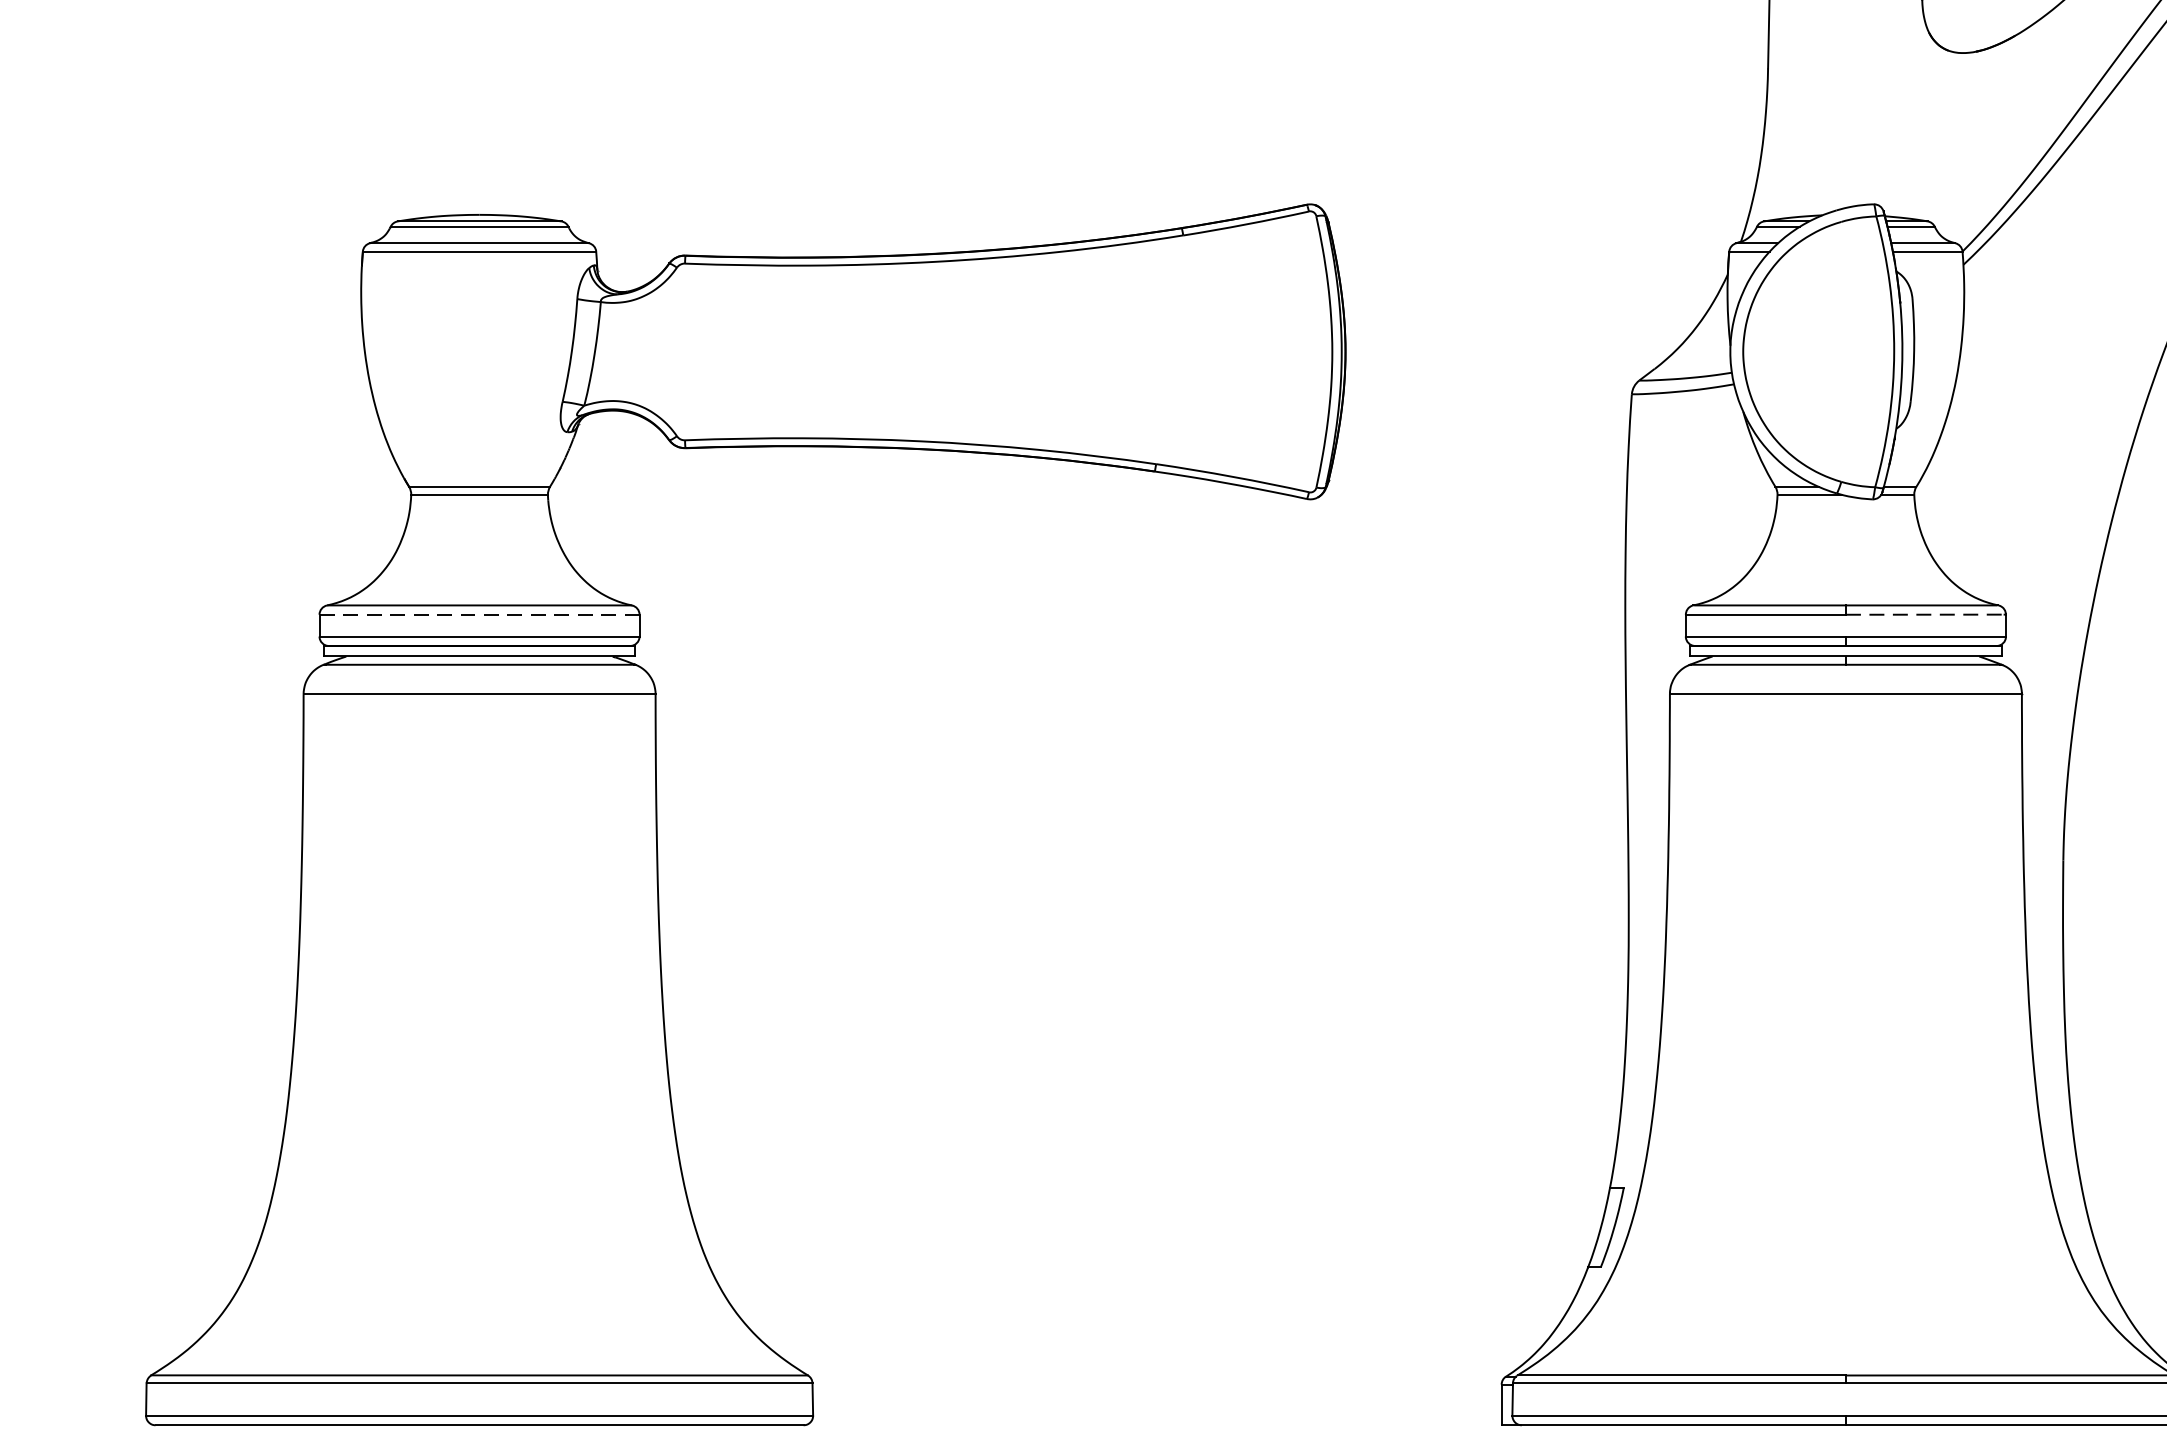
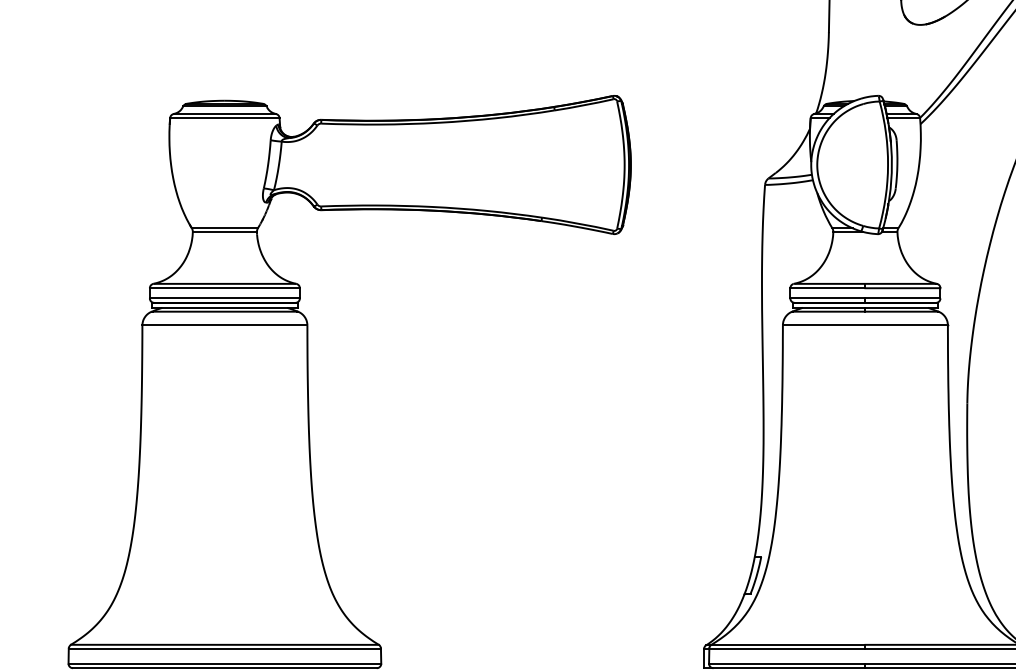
line: (478, 615) -> (224, 288), dashed -> solid
line: (1927, 615) -> (903, 288), dashed -> solid

